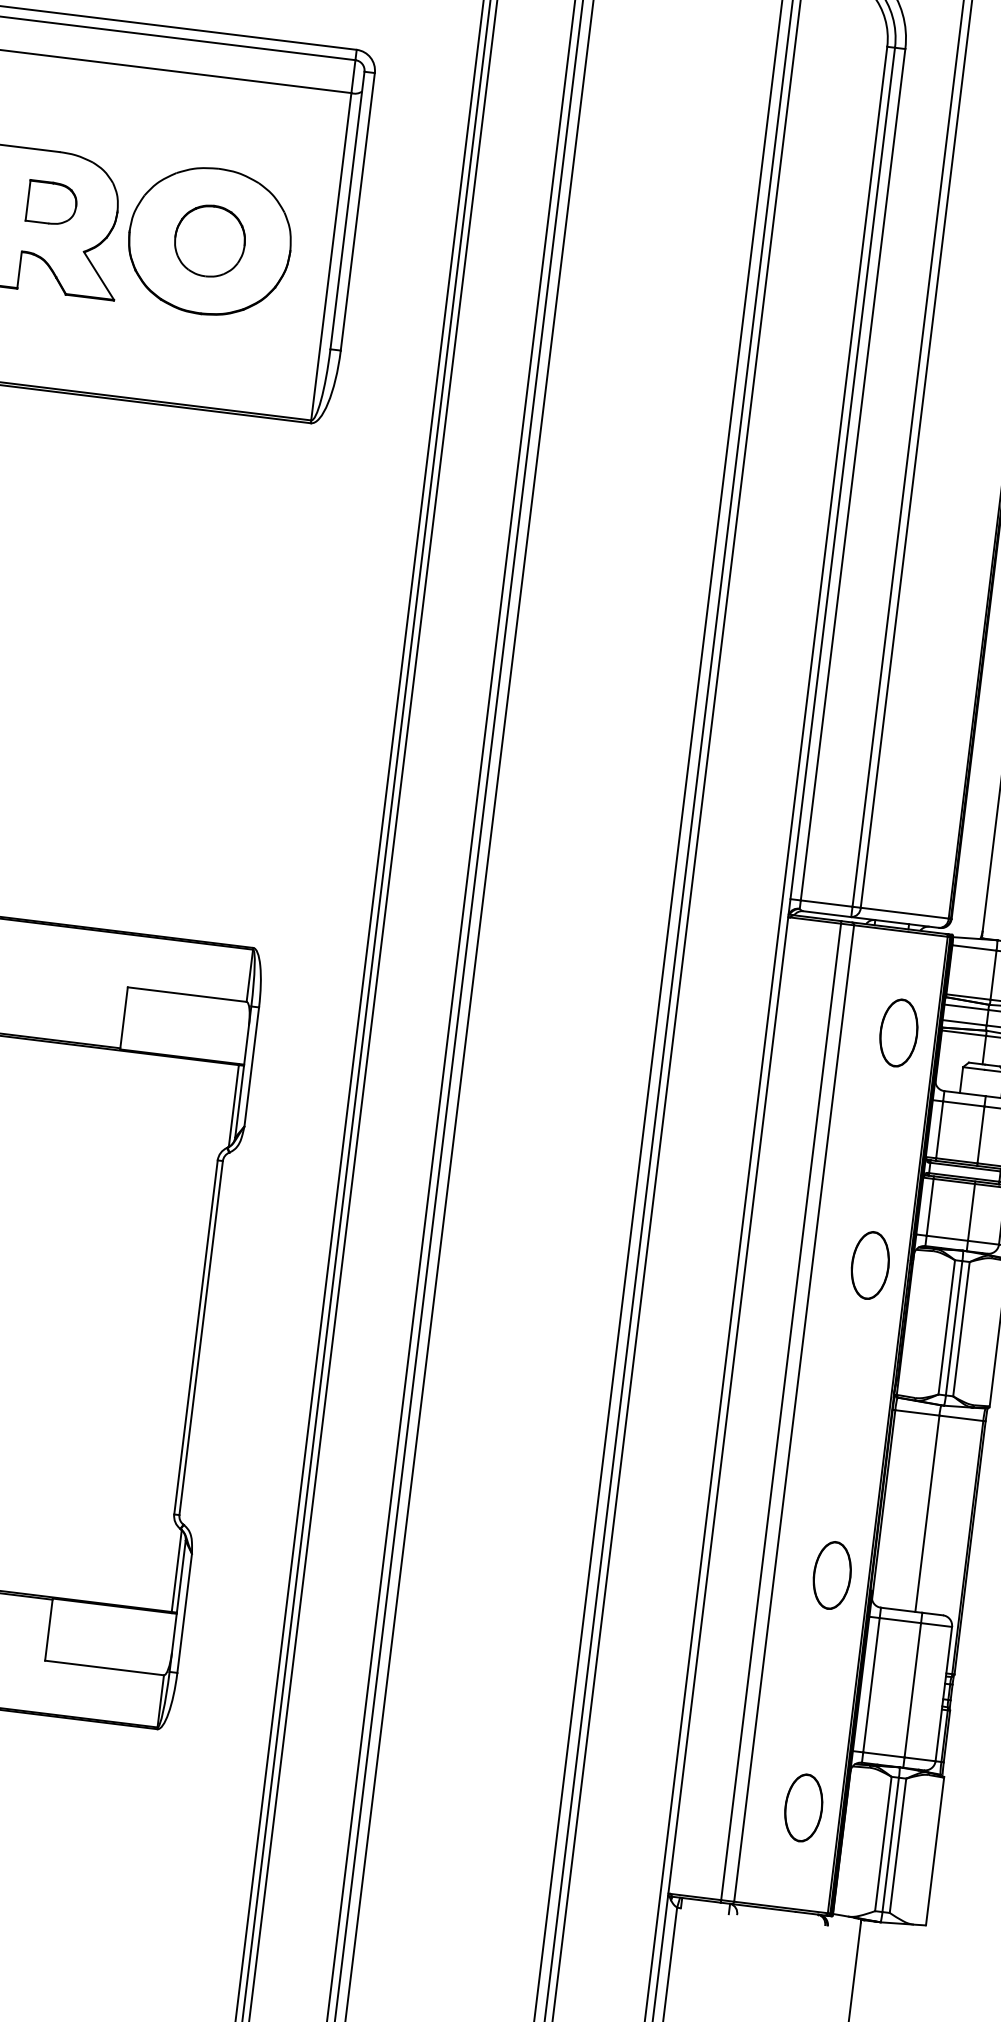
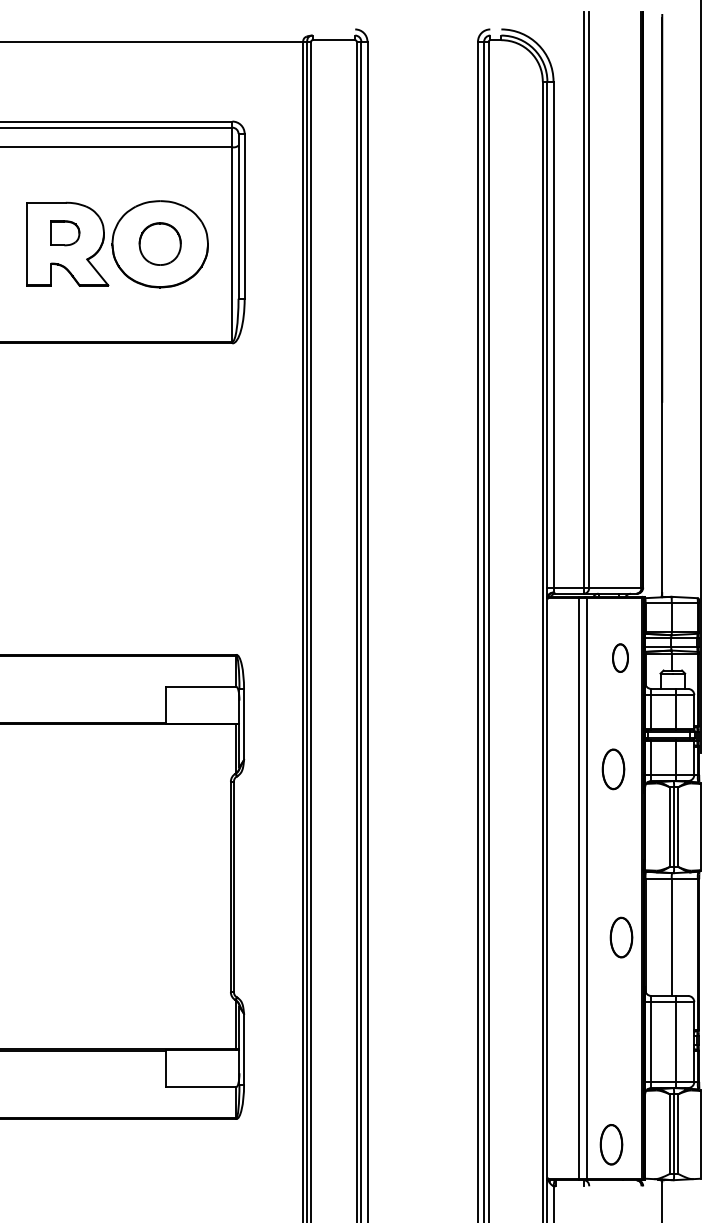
part: (899, 1031) -> (620, 657), size x0.7
part: (870, 1265) -> (613, 769), moved
part: (832, 1575) -> (621, 937), moved
part: (803, 1807) -> (611, 1144), moved

